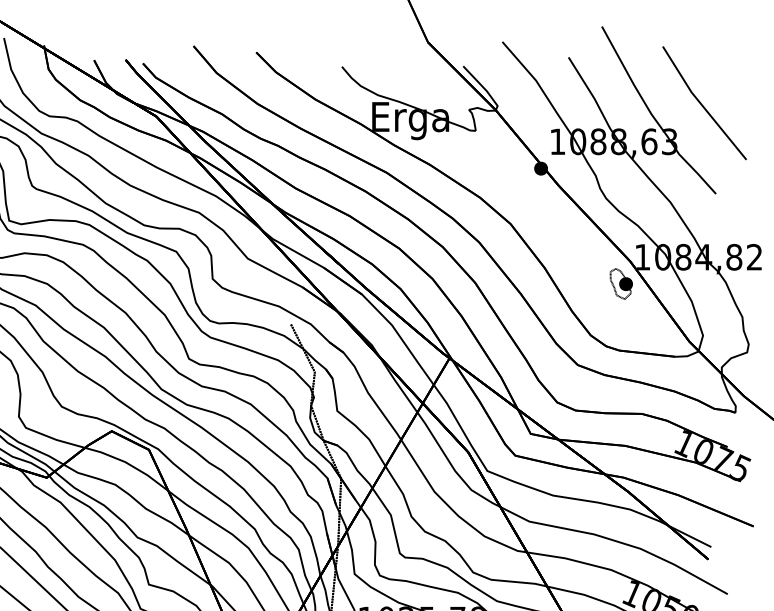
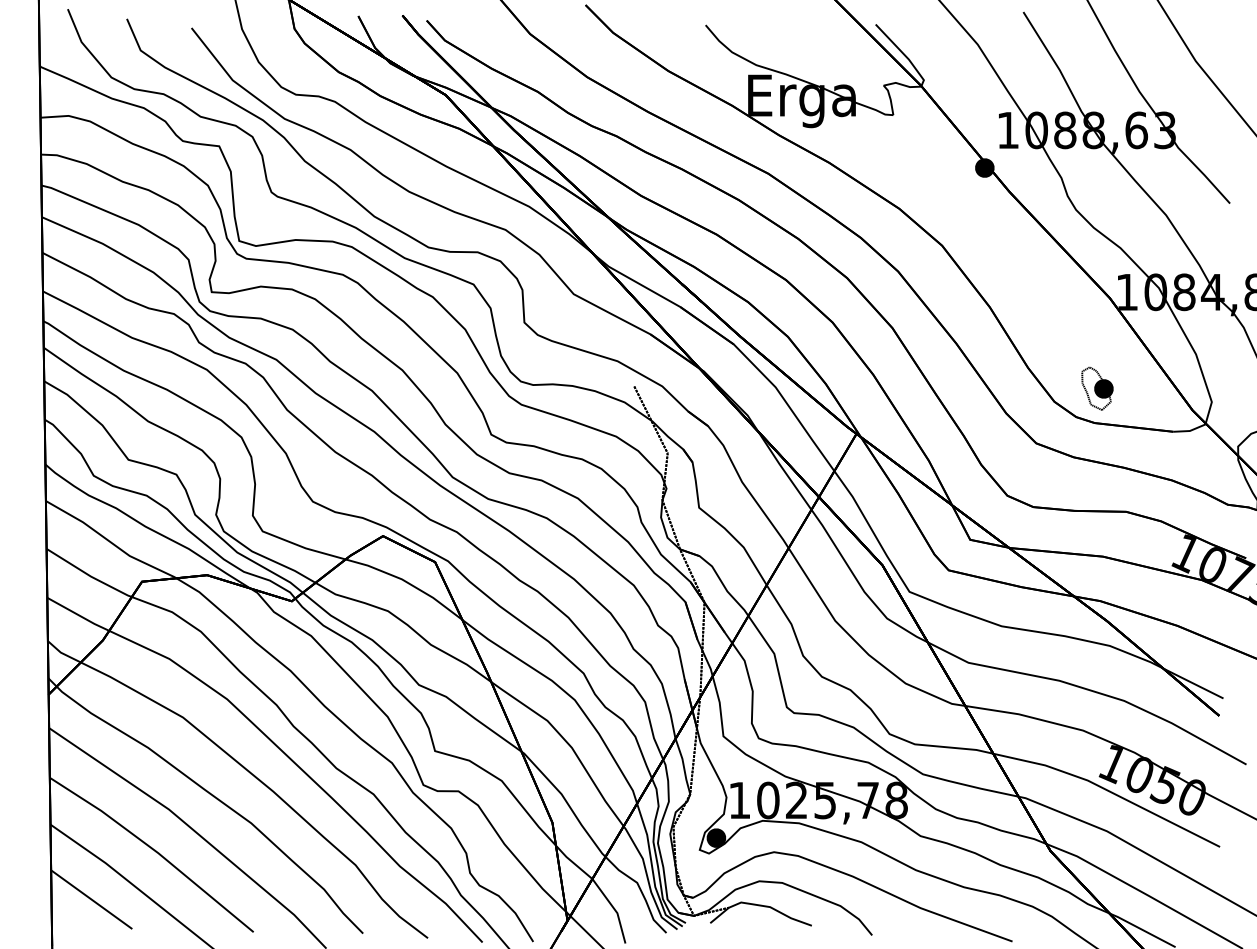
part: (621, 283) -> (1097, 388), moved

